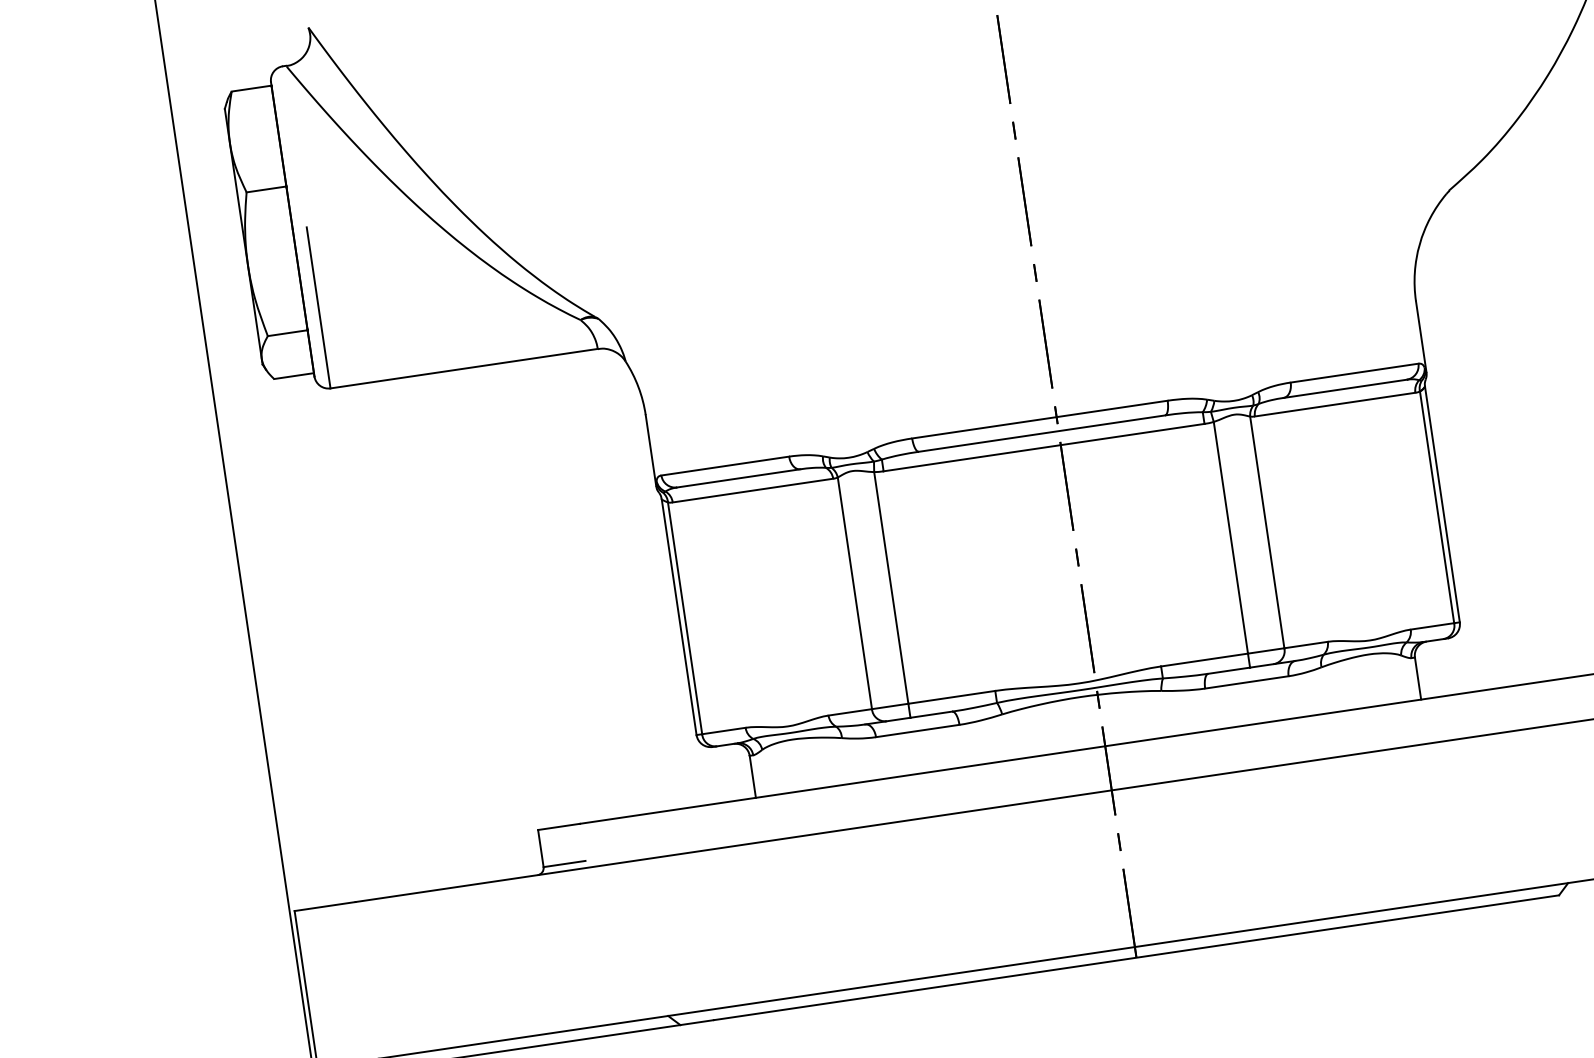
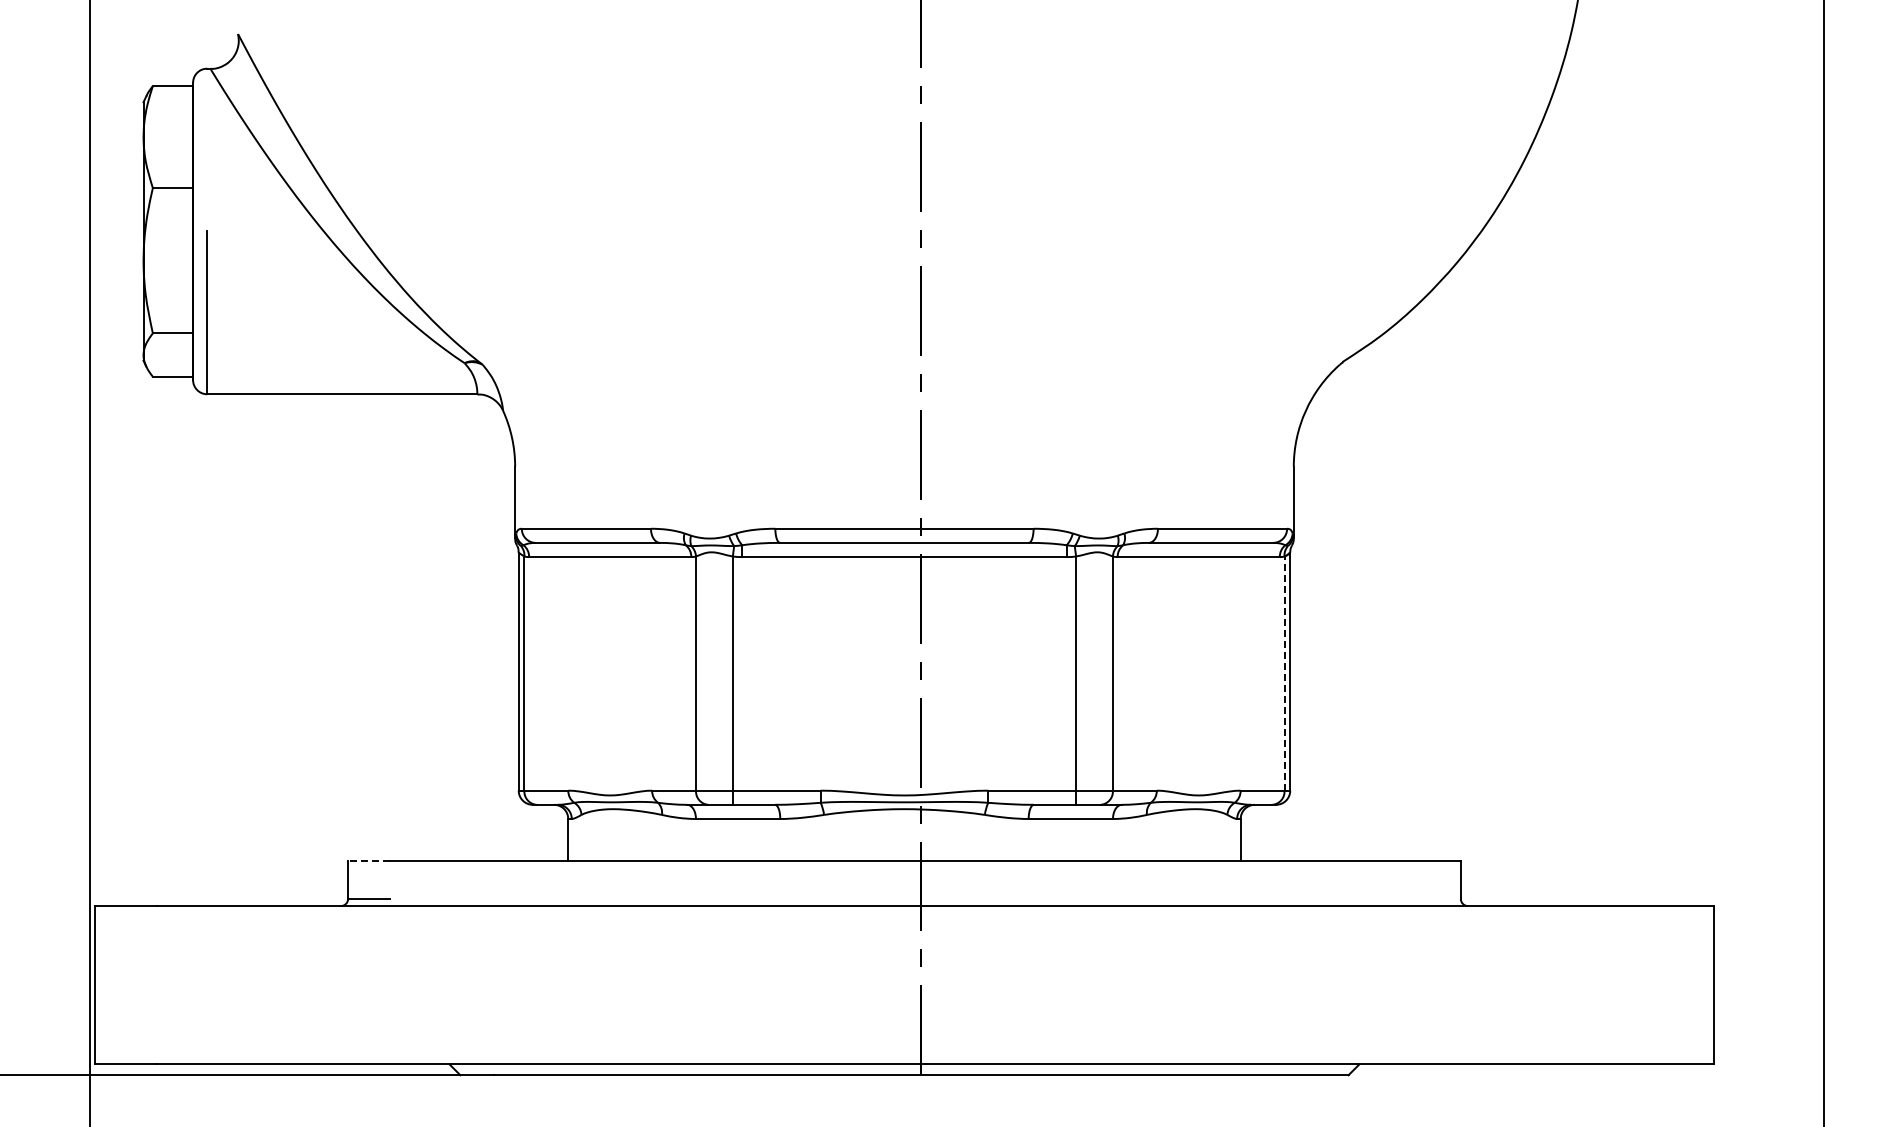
line: (1437, 507) -> (1284, 673), solid -> dashed
line: (558, 827) -> (368, 861), solid -> dashed

